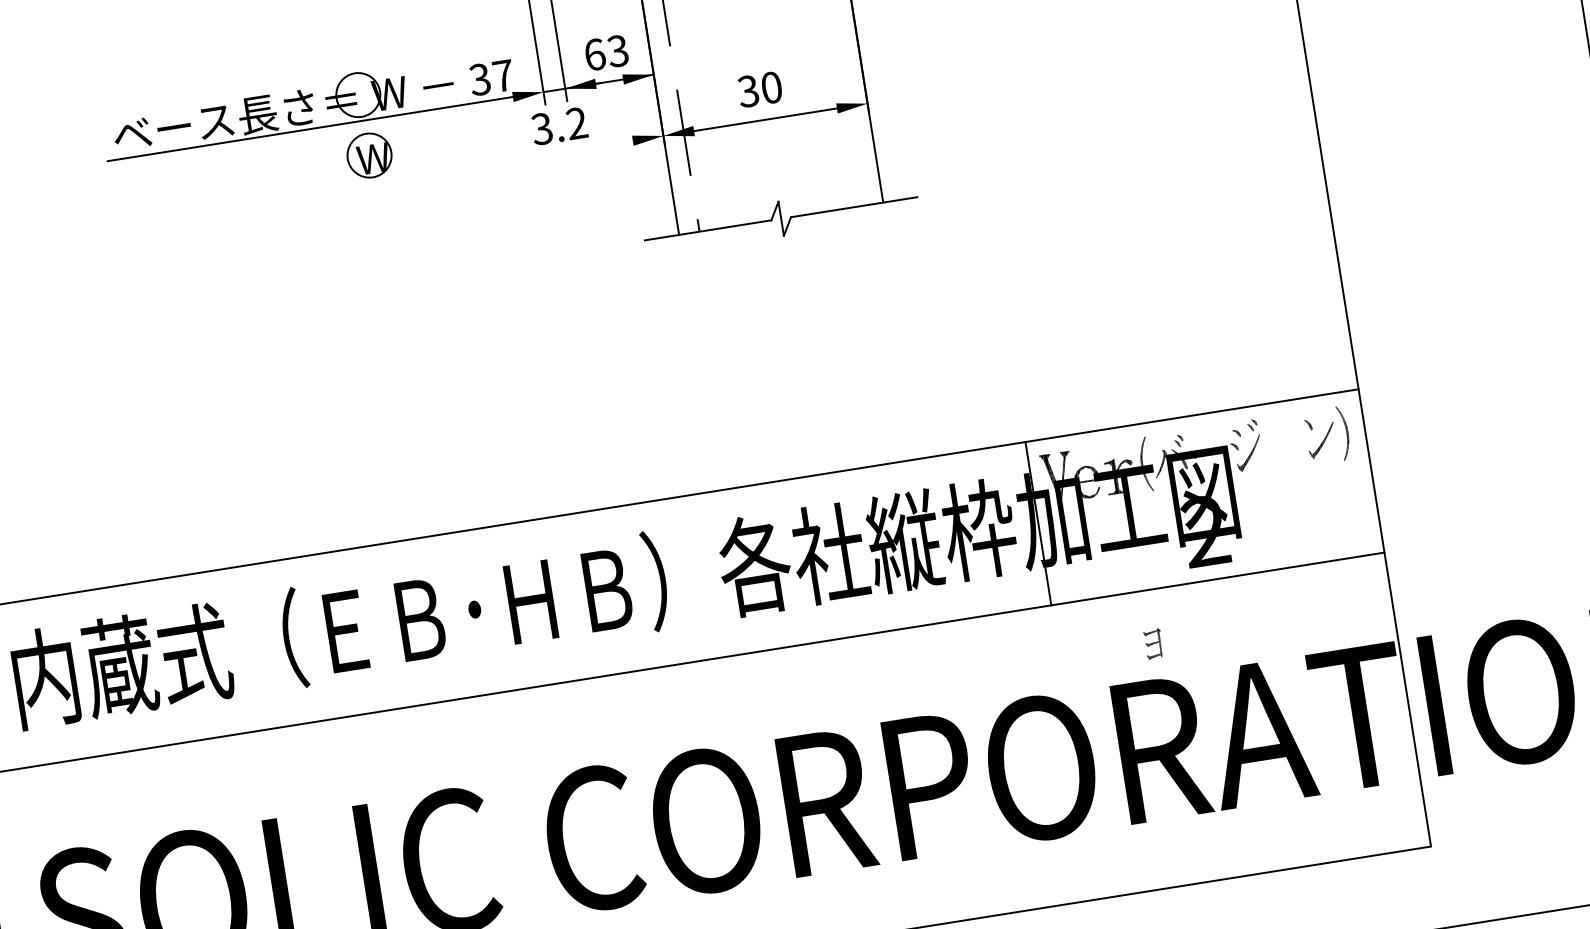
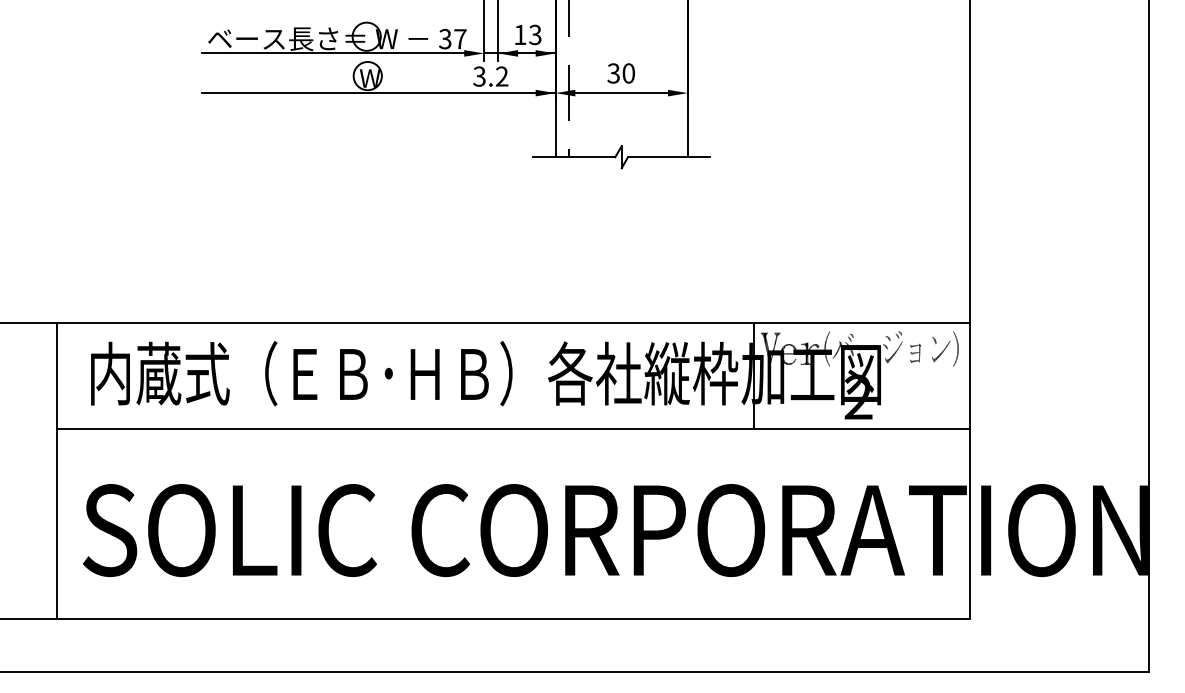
text: (595, 54) -> (520, 34), 63 -> 13
line: (390, 179) -> (378, 93), added
part: (1153, 642) -> (915, 352), moved

